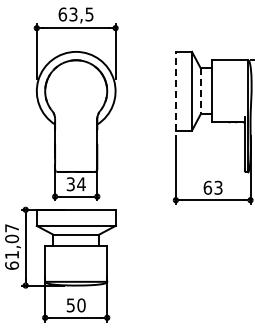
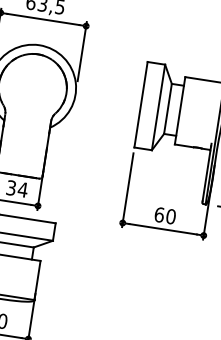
line: (175, 90) -> (140, 103), dashed -> solid
line: (200, 91) -> (167, 109), dashed -> solid
text: (218, 187) -> (171, 216), 63 -> 60

